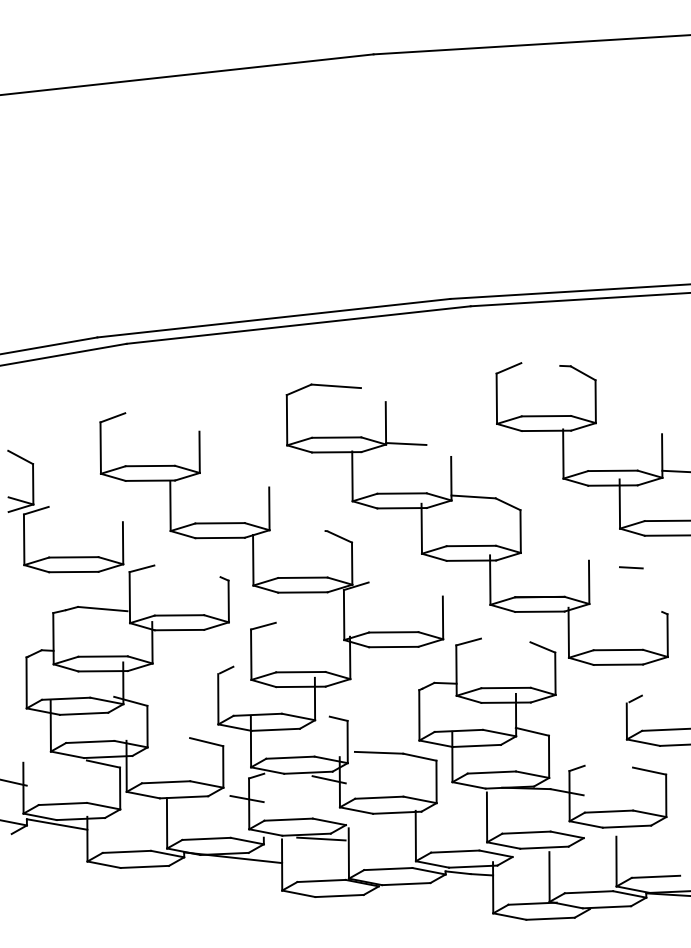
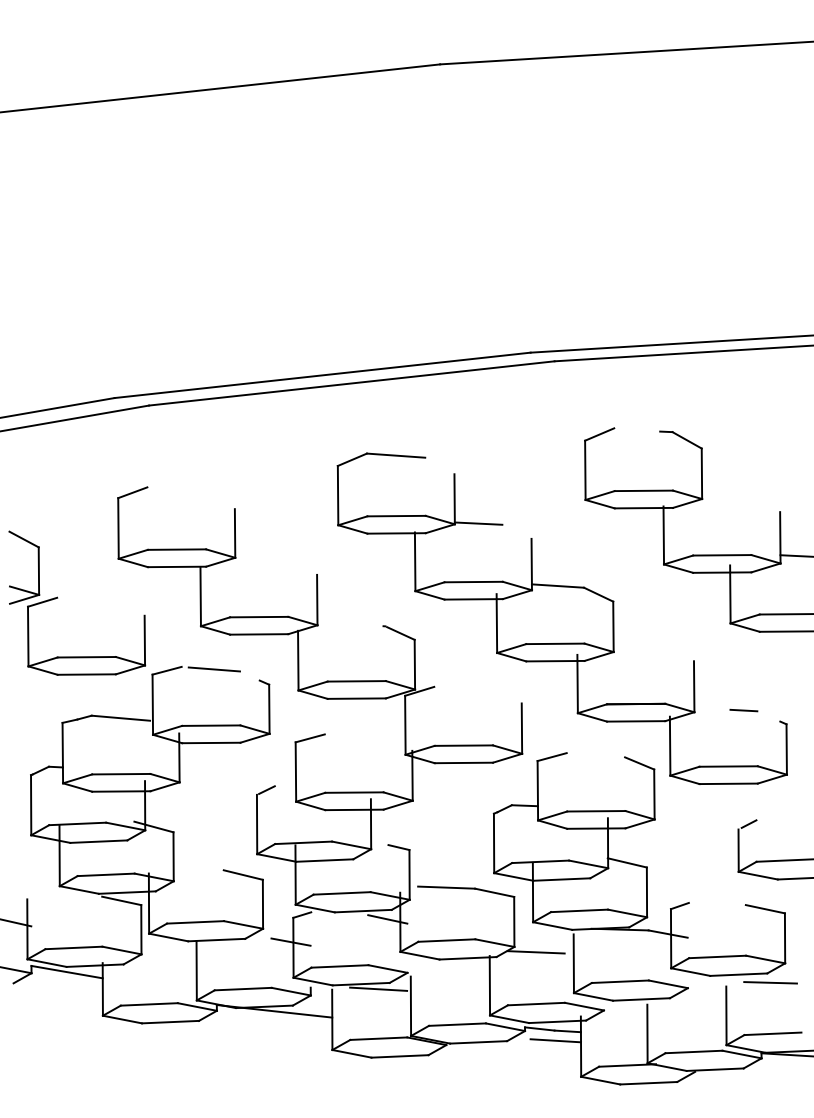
line: (181, 567) -> (213, 669), added
line: (630, 567) -> (743, 710), moved
line: (454, 807) -> (535, 952), added
line: (653, 833) -> (770, 982), added
line: (471, 882) -> (555, 1040), added

